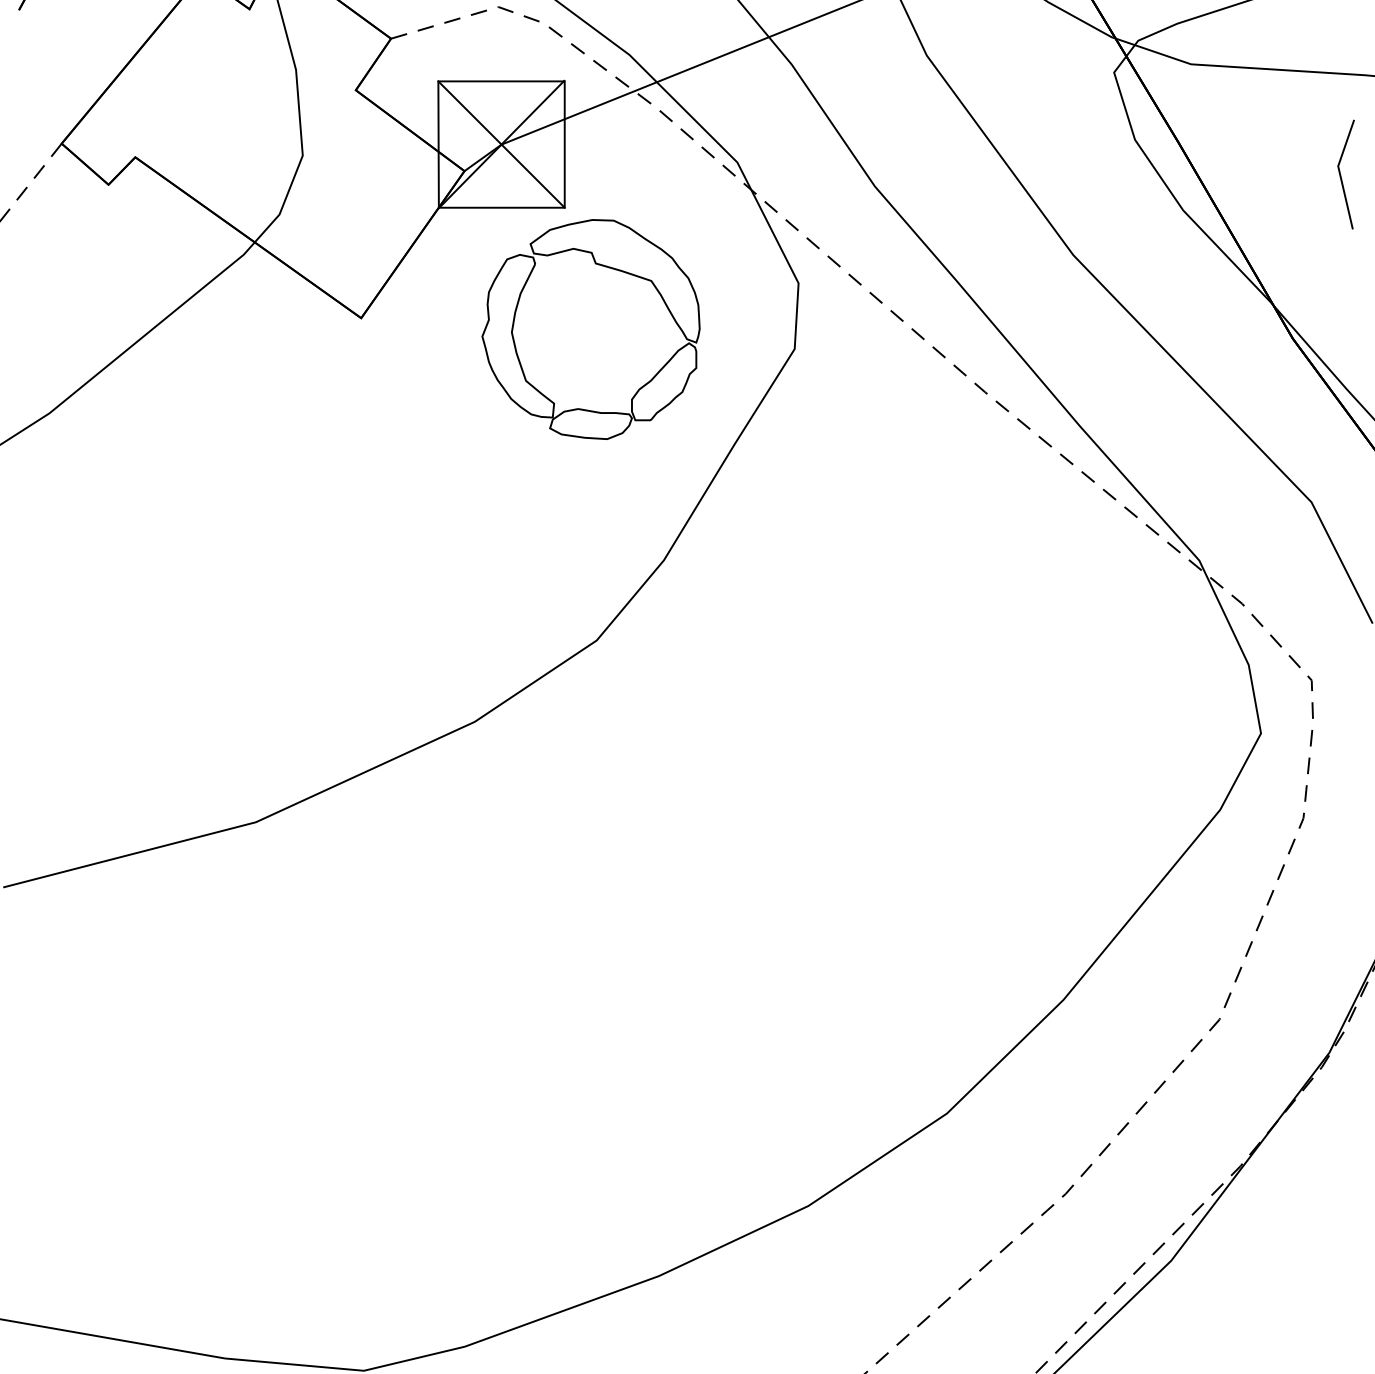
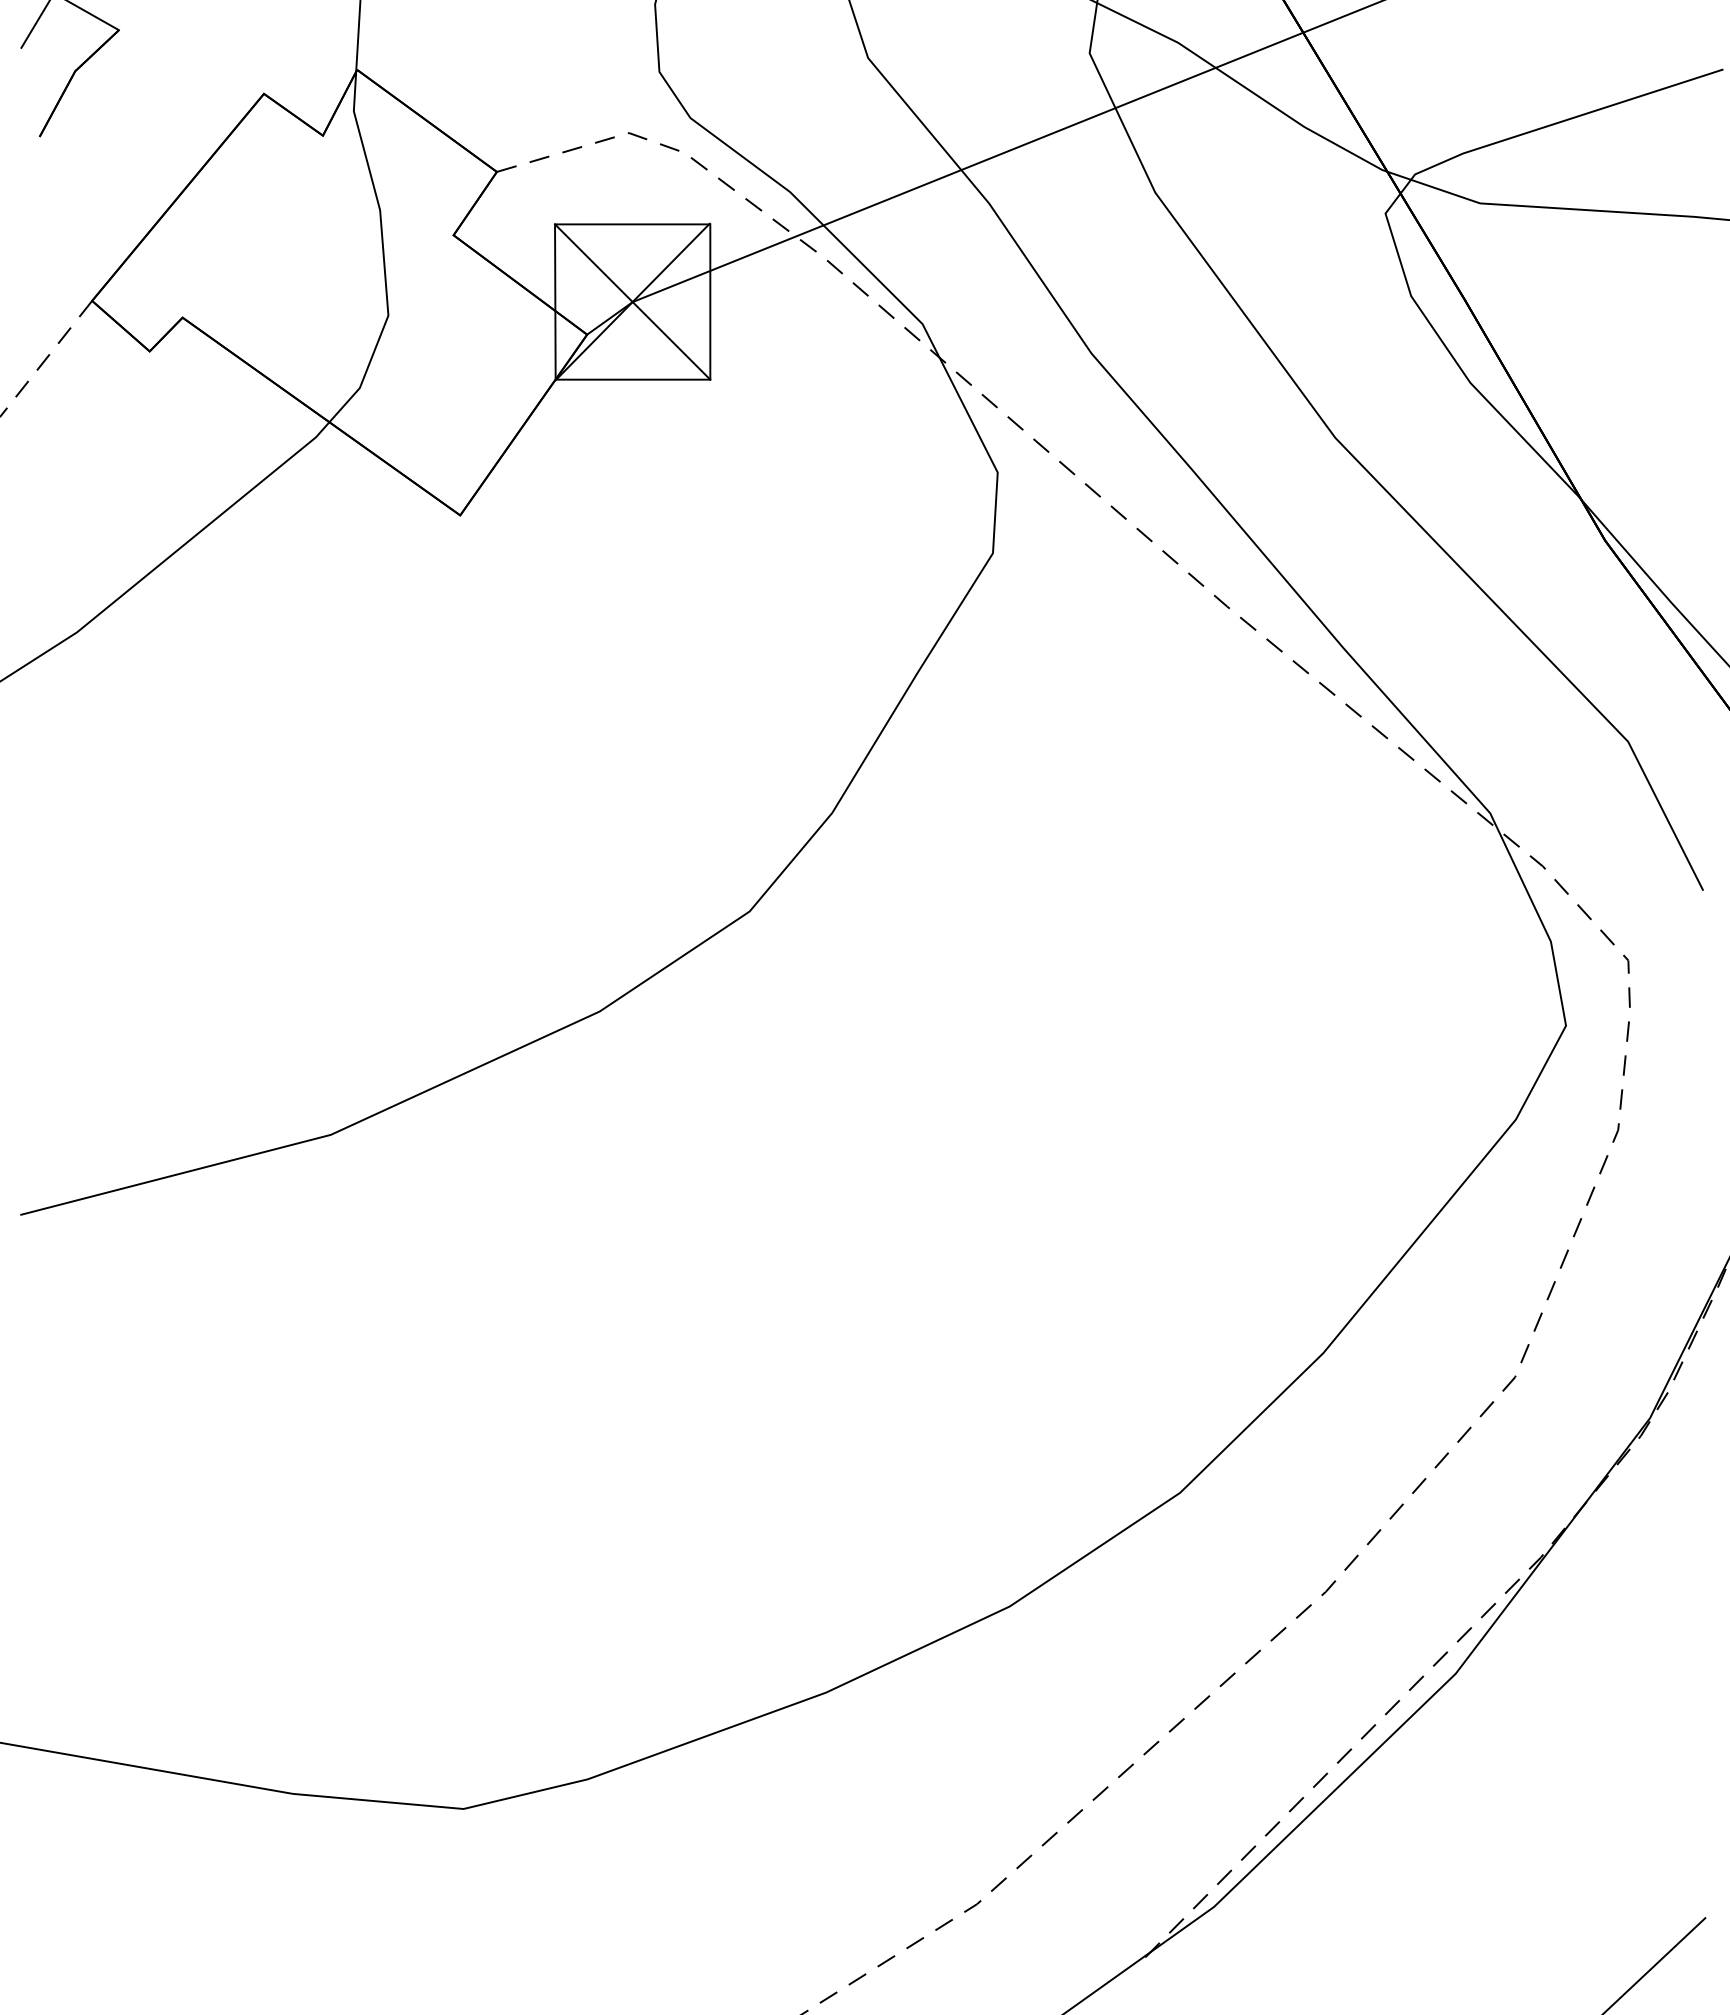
line: (1341, 174) -> (1664, 338), removed
part: (607, 267) -> (762, 453), removed

